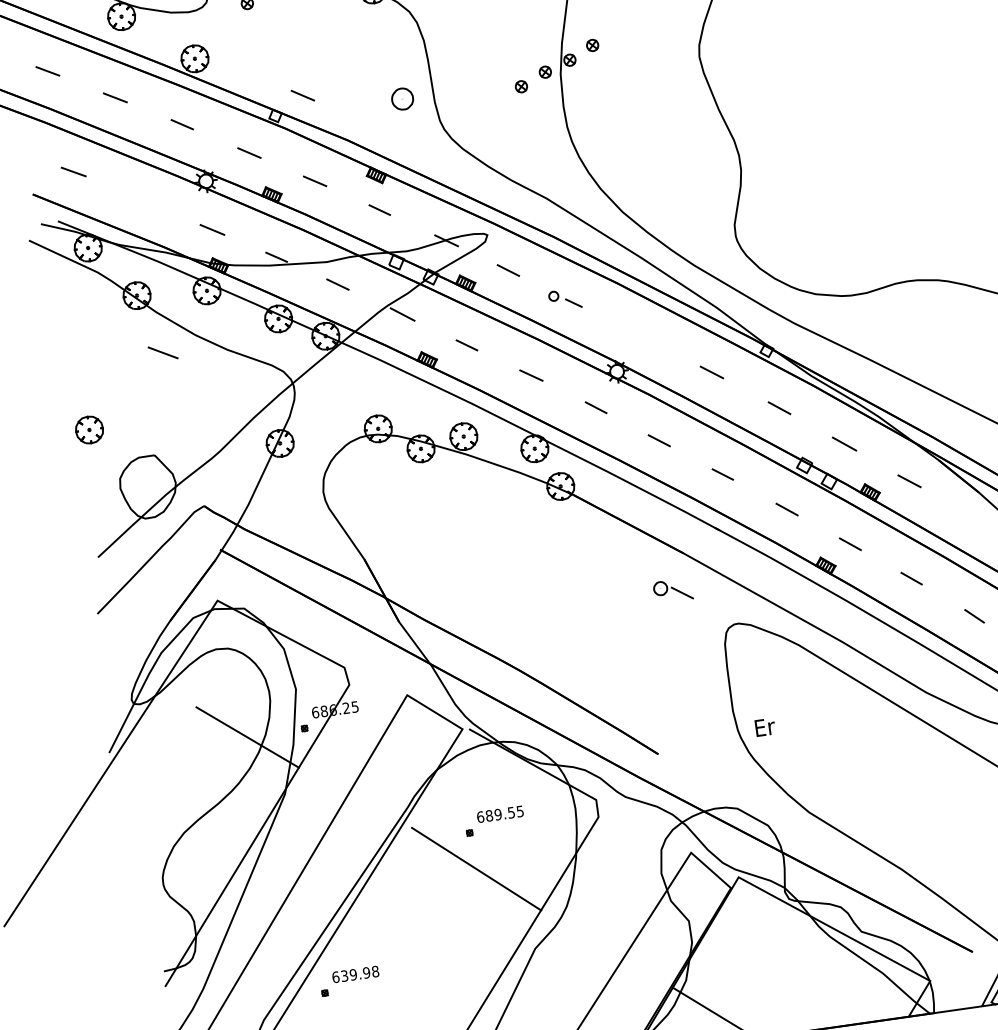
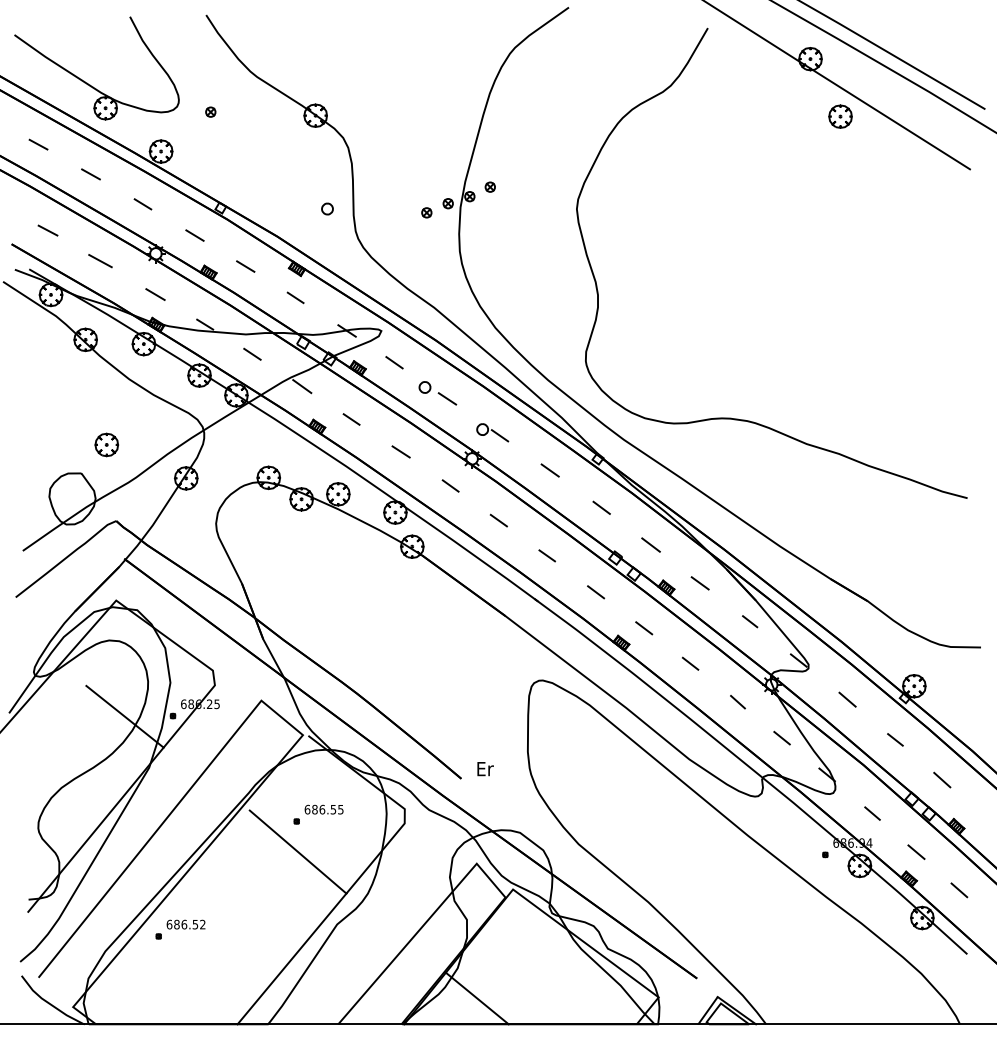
line: (302, 95) -> (245, 194), removed
part: (402, 98) -> (327, 208), size x0.62
part: (564, 299) -> (437, 393), size x1.43
line: (163, 353) -> (100, 261), moved
part: (89, 429) -> (106, 444), moved
line: (975, 518) -> (750, 621), added
part: (672, 590) -> (492, 432), moved
text: (765, 727) -> (485, 769), moved
text: (498, 814) -> (322, 809), 689.55 -> 686.55
text: (359, 973) -> (189, 924), 639.98 -> 686.52

